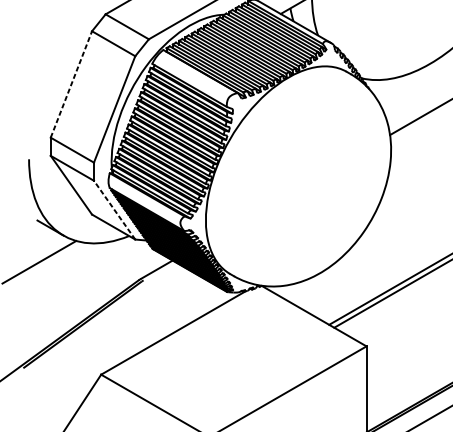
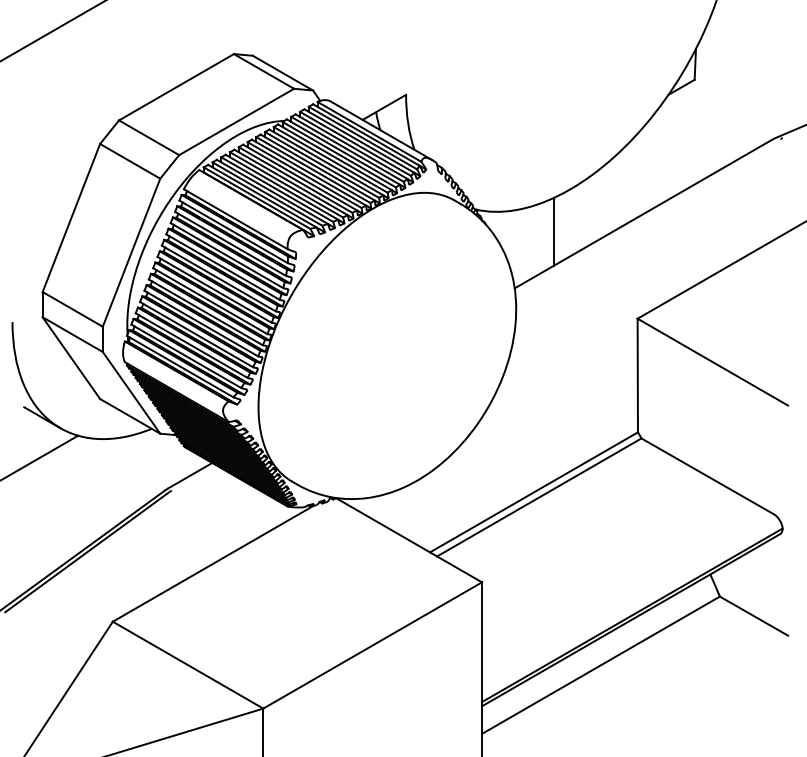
line: (71, 84) -> (71, 217), dashed -> solid
line: (418, 94) -> (554, 231), added
line: (114, 209) -> (131, 392), dashed -> solid

